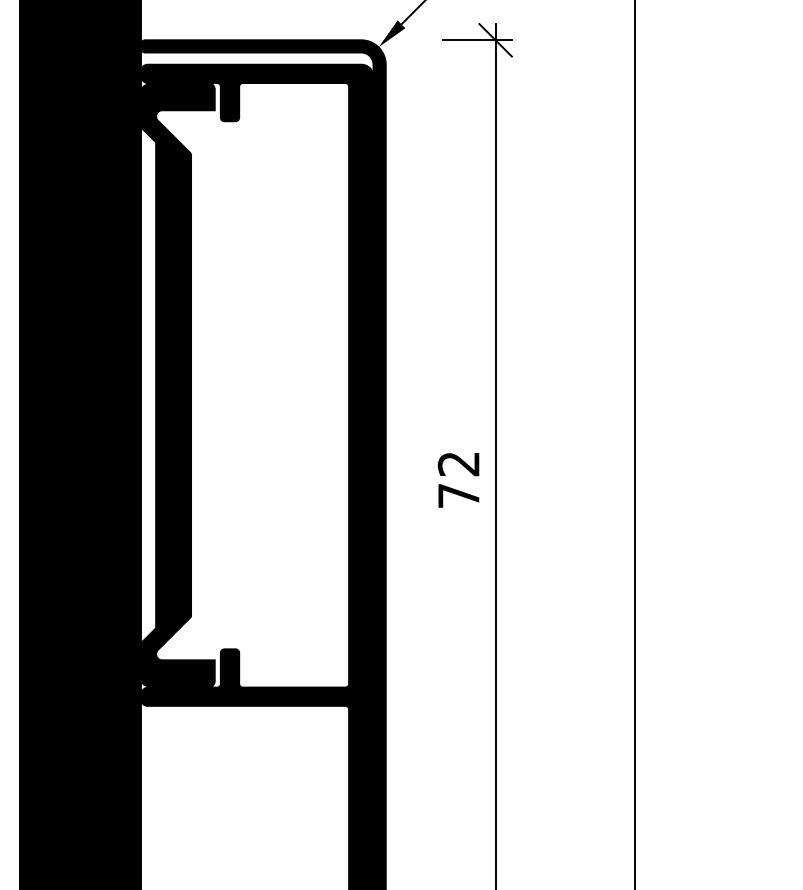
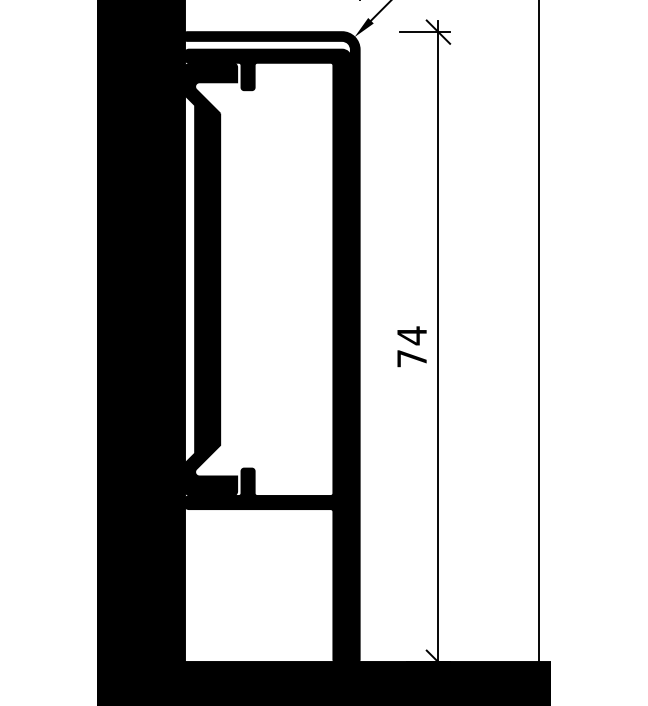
text: (458, 463) -> (411, 335), 72 -> 74

